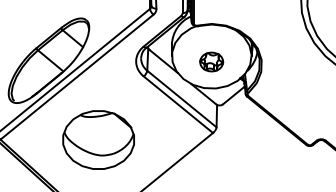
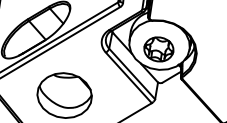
part: (211, 61) -> (158, 48), size x1.67

